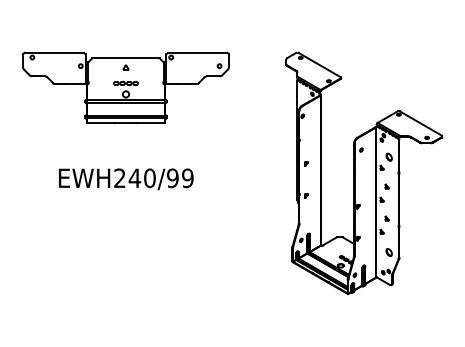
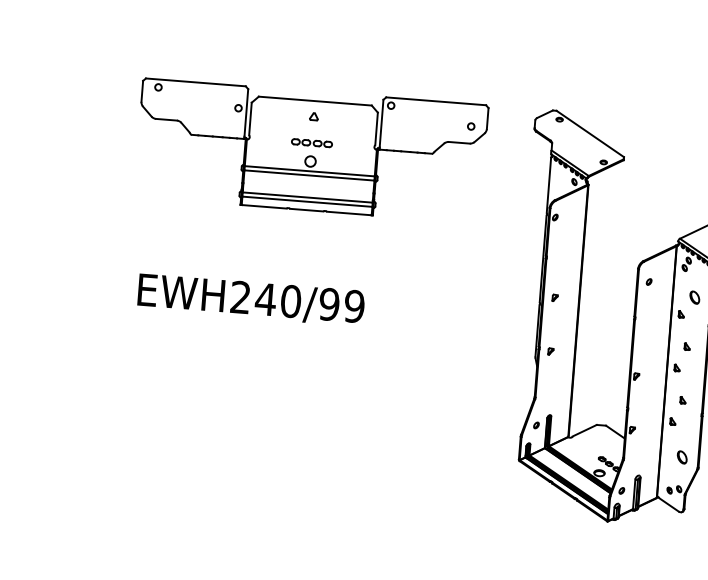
part: (125, 87) -> (310, 149), moved

